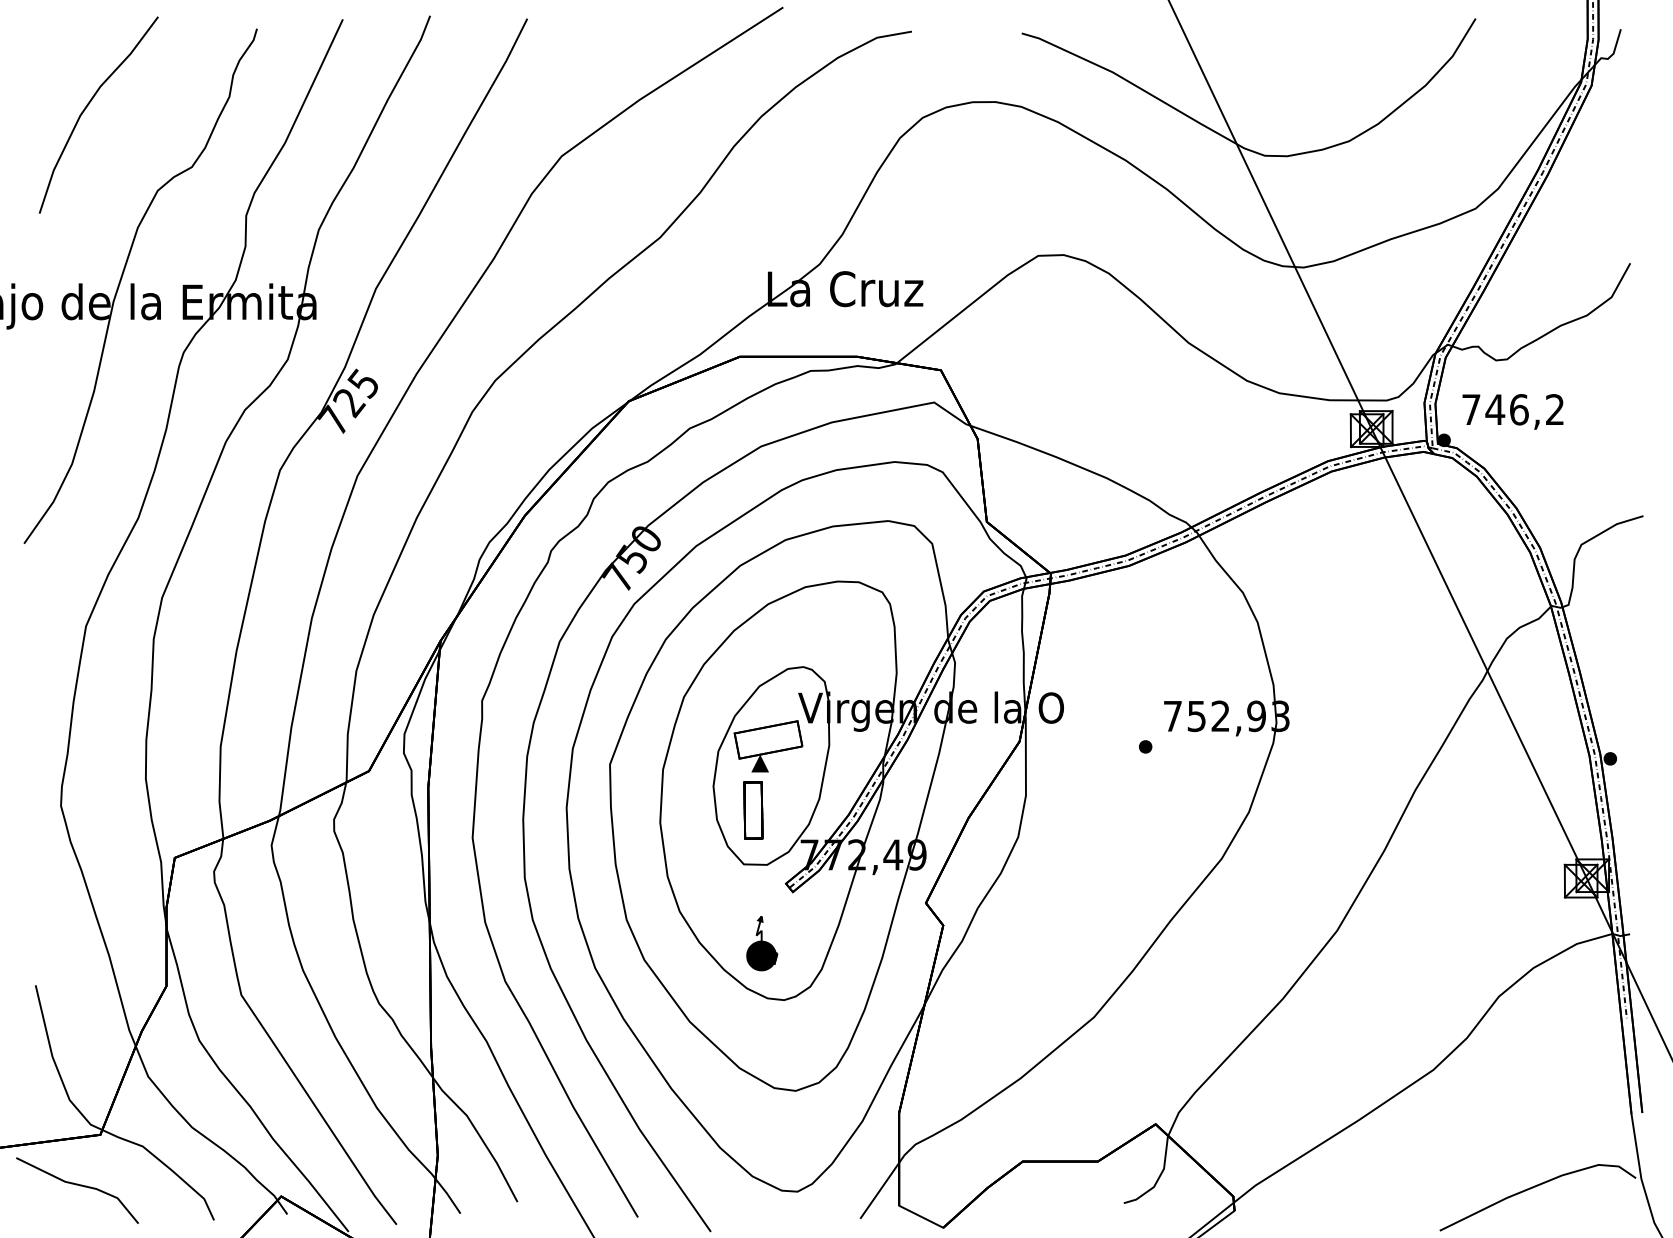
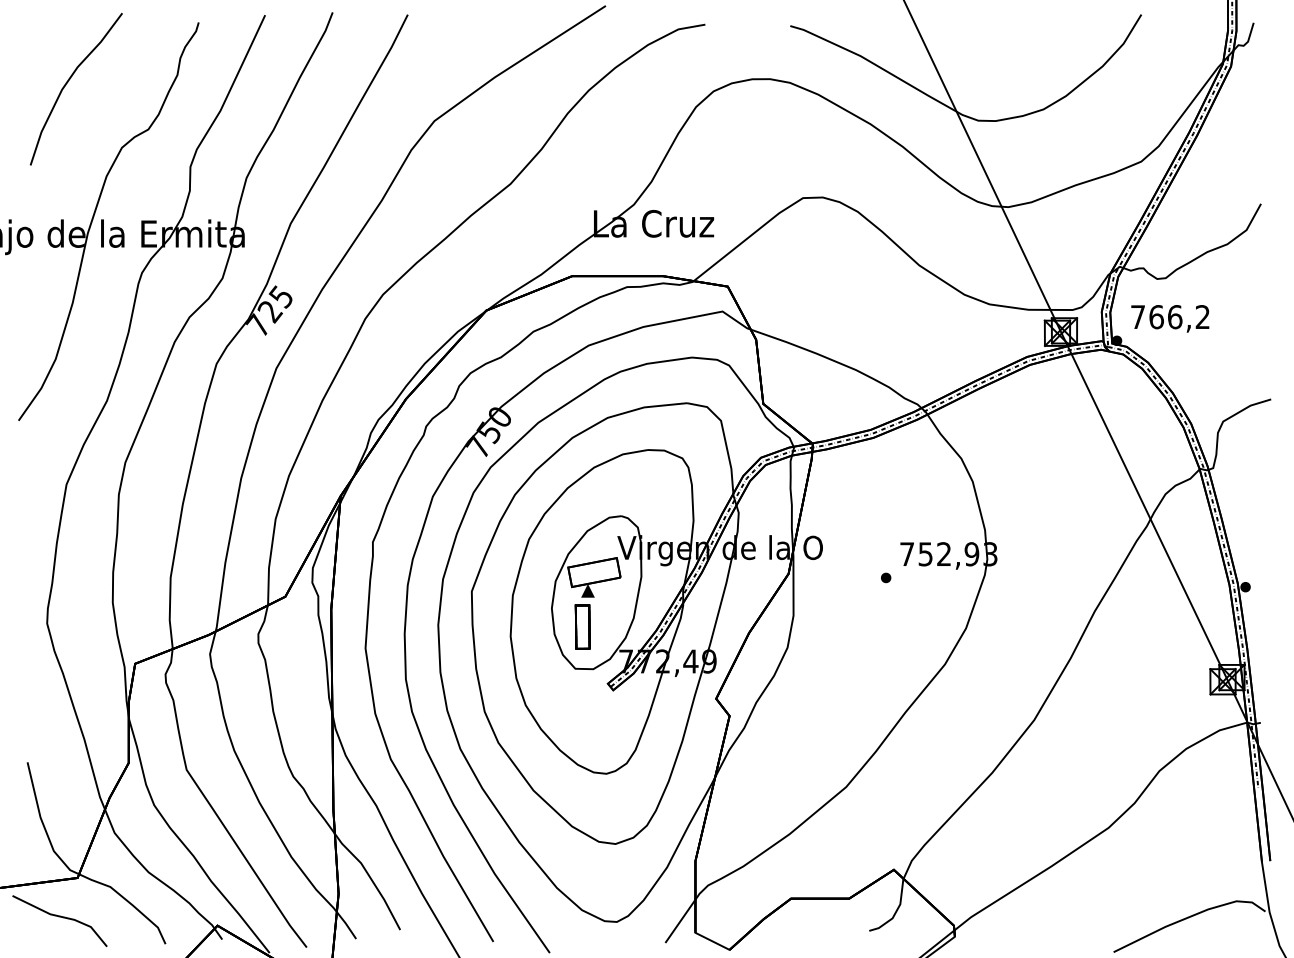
text: (1495, 409) -> (1156, 316), 746,2 -> 766,2
part: (762, 943) -> (589, 730), removed

